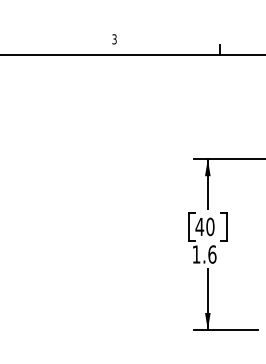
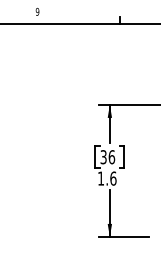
text: (114, 39) -> (37, 12), 3 -> 9
text: (204, 226) -> (107, 156), 40 -> 36

